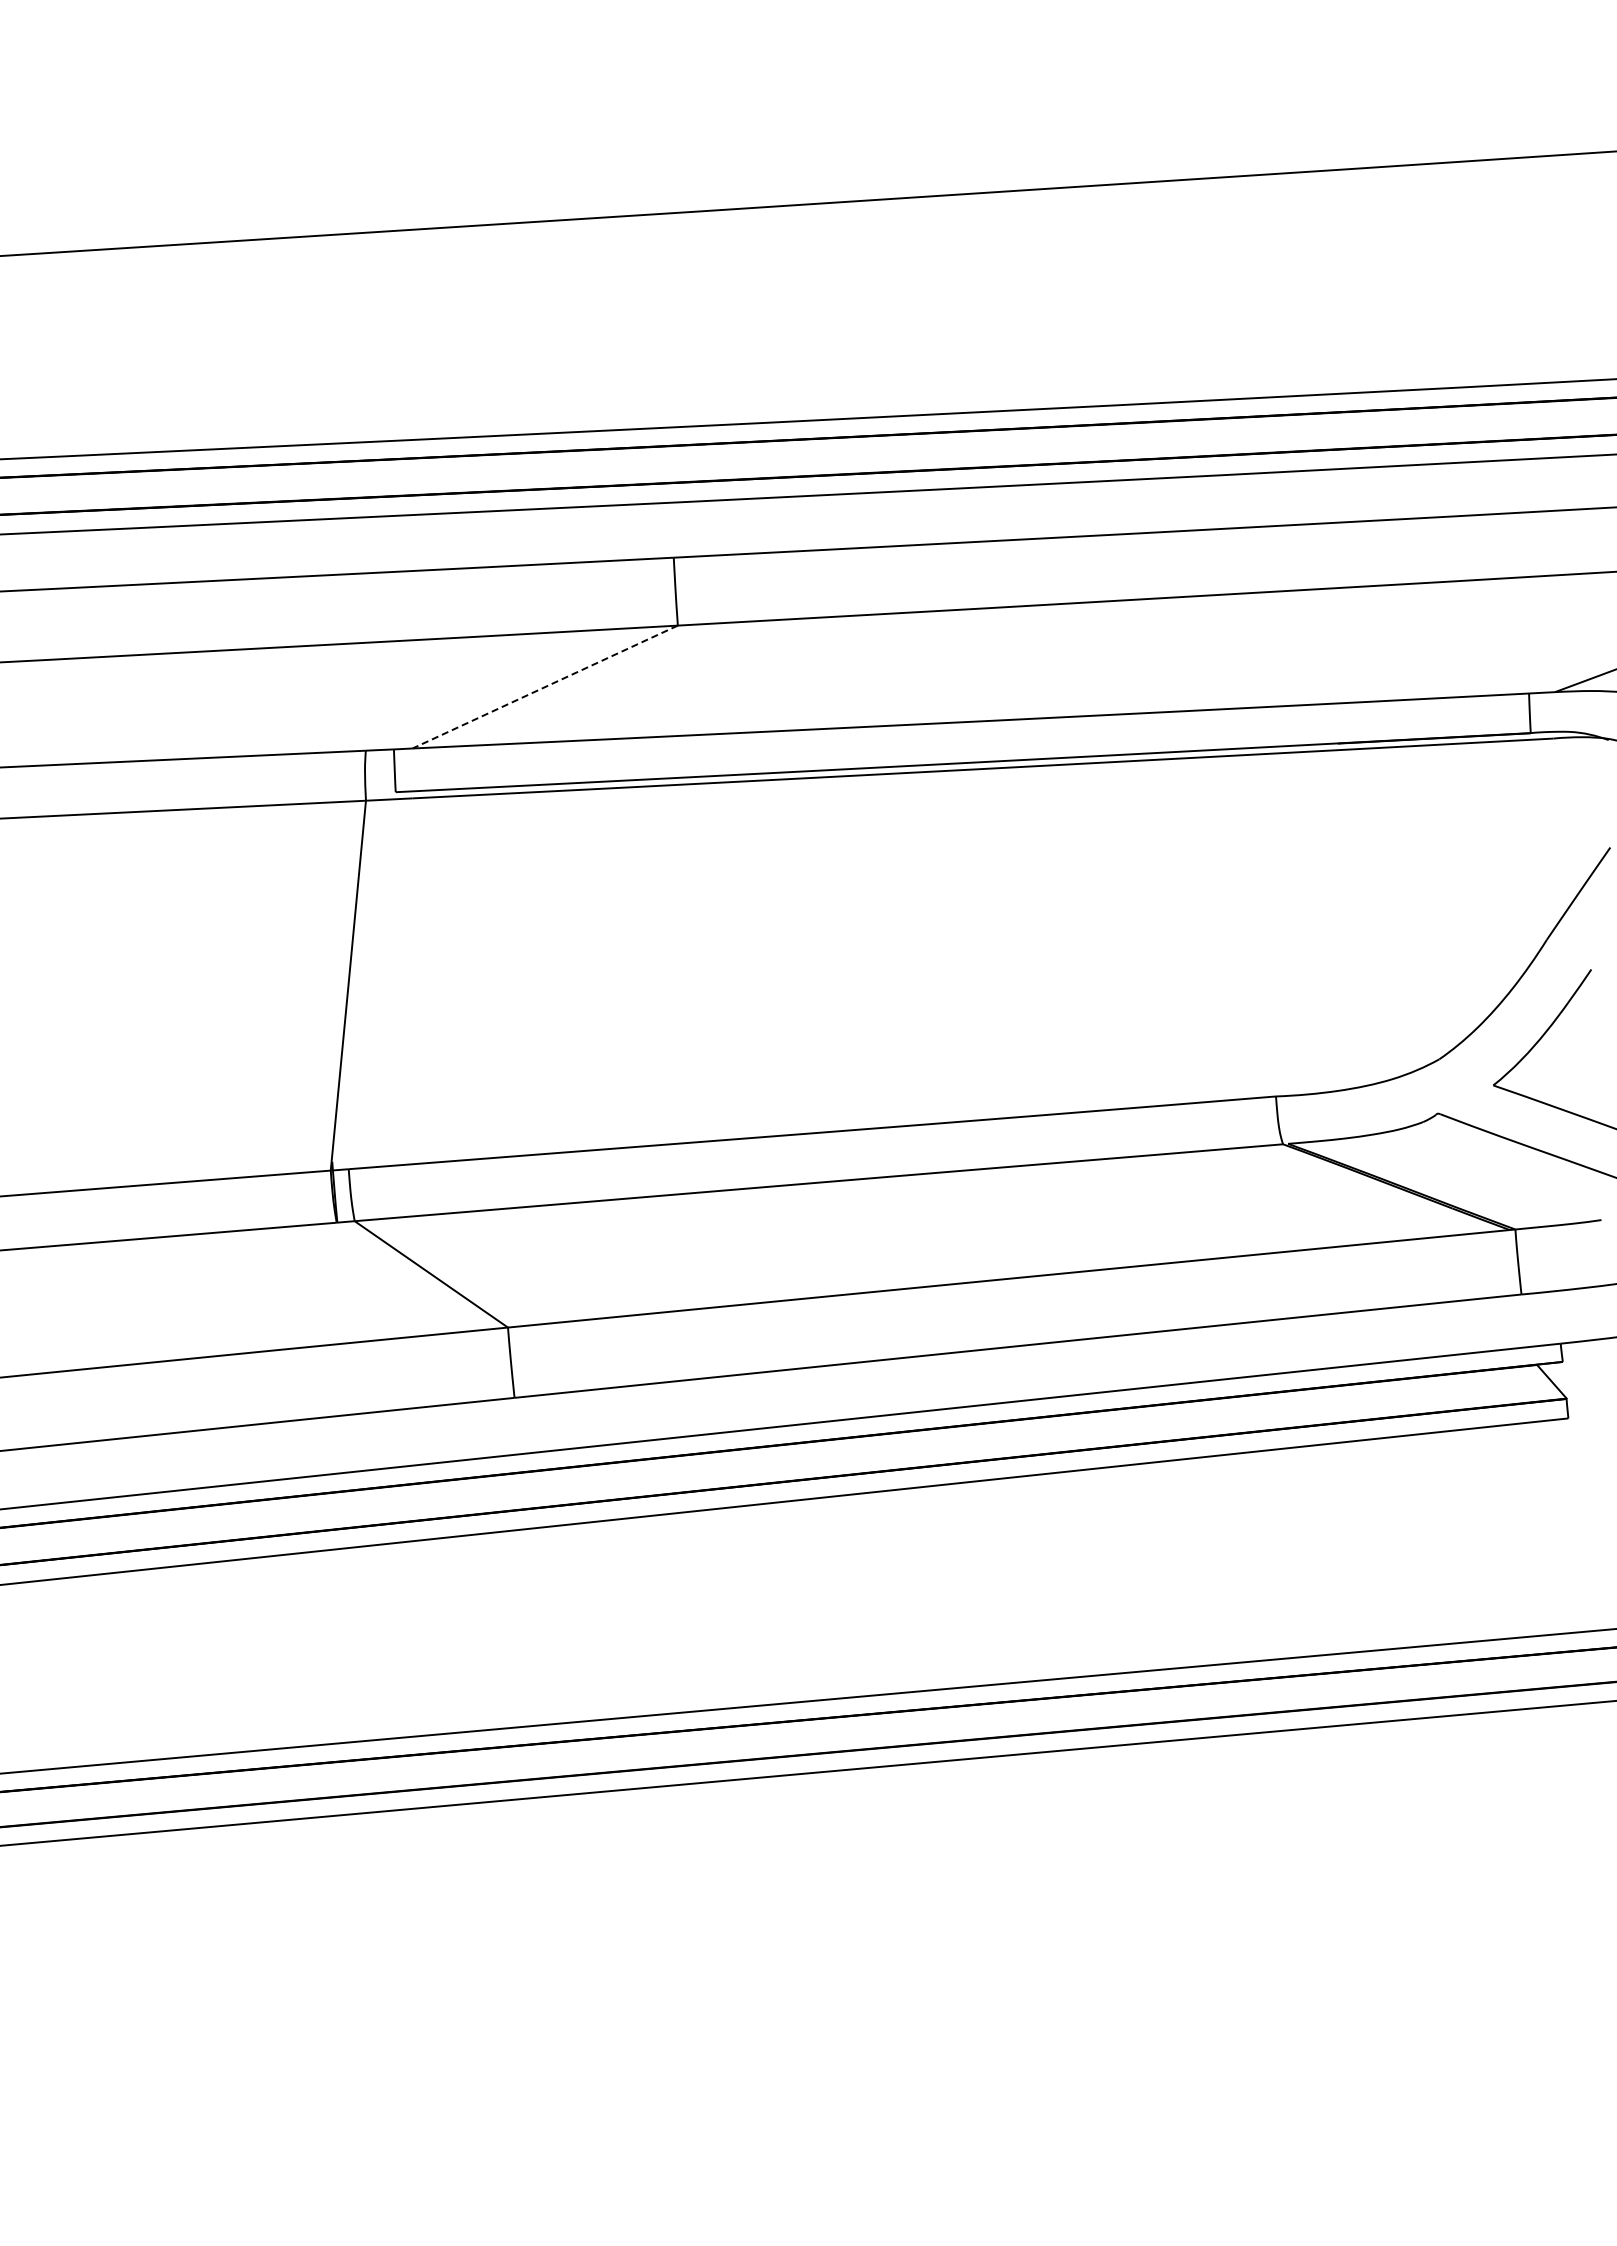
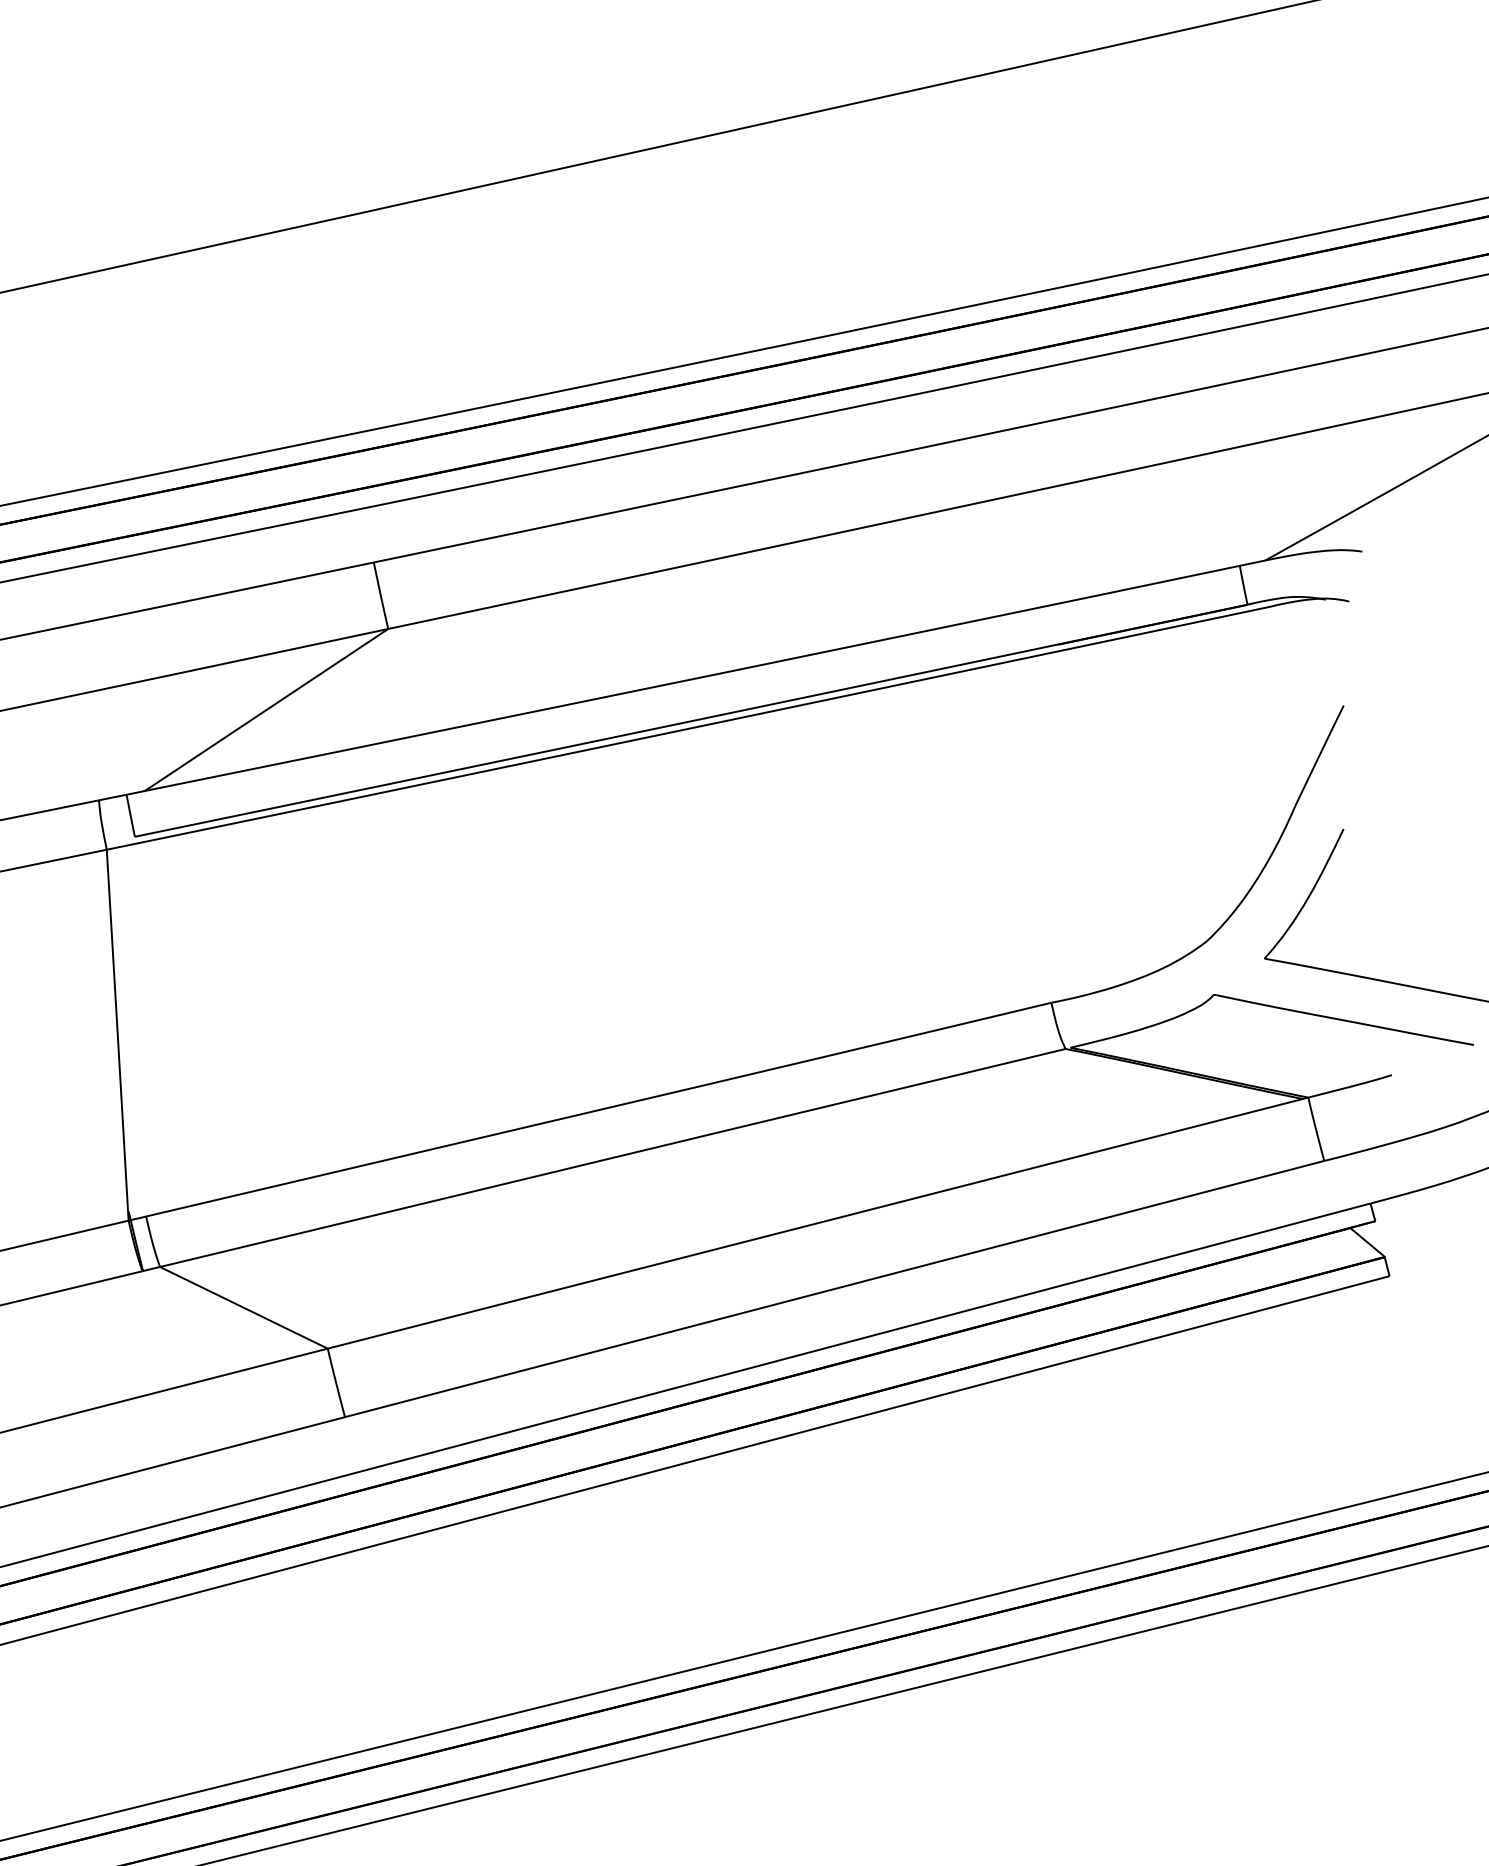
line: (544, 687) -> (265, 710), dashed -> solid

